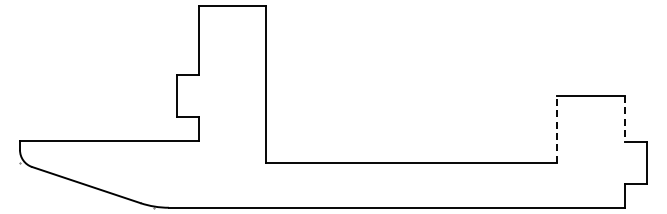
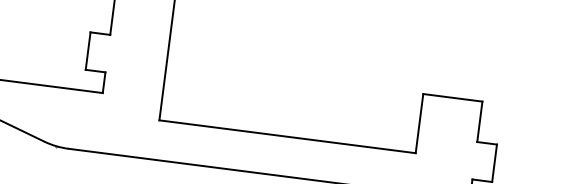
line: (624, 118) -> (479, 121), dashed -> solid
line: (557, 129) -> (419, 123), dashed -> solid

